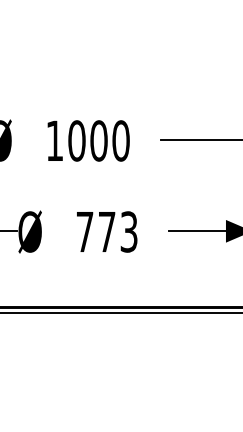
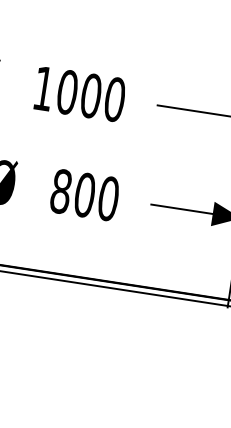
text: (106, 231) -> (84, 194), 773 -> 800

